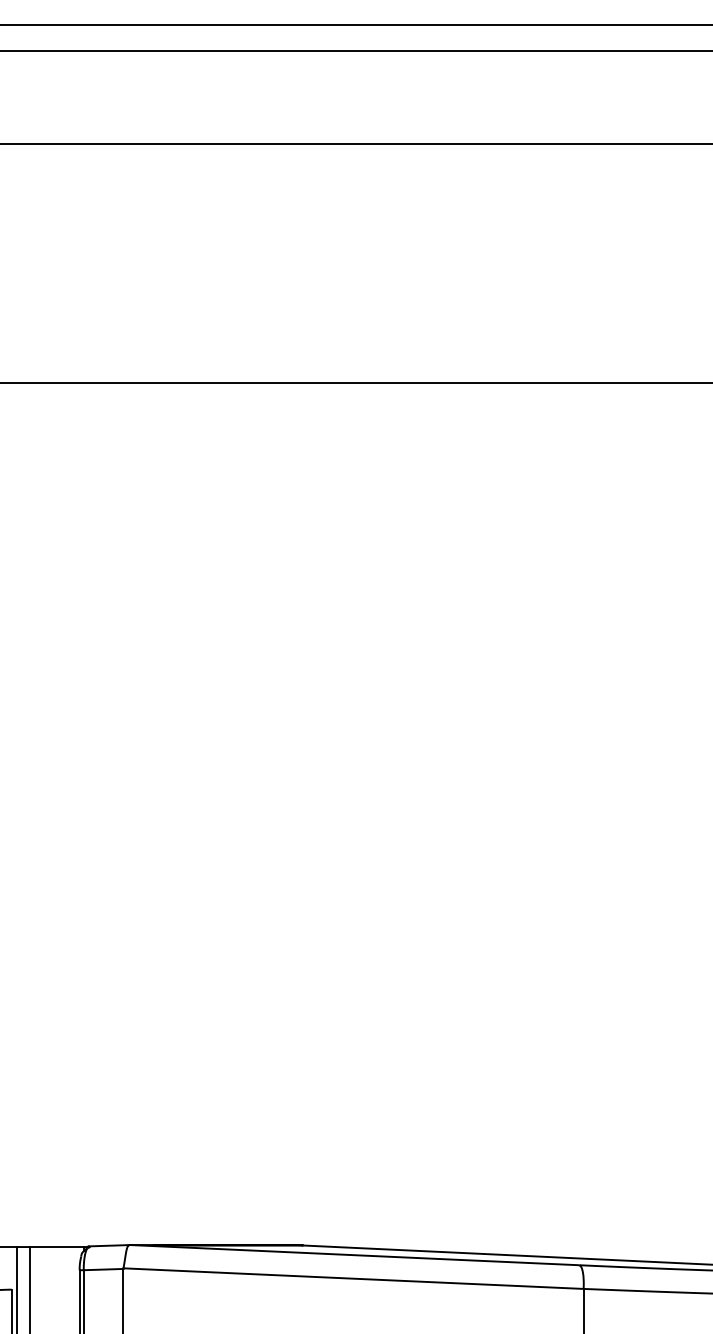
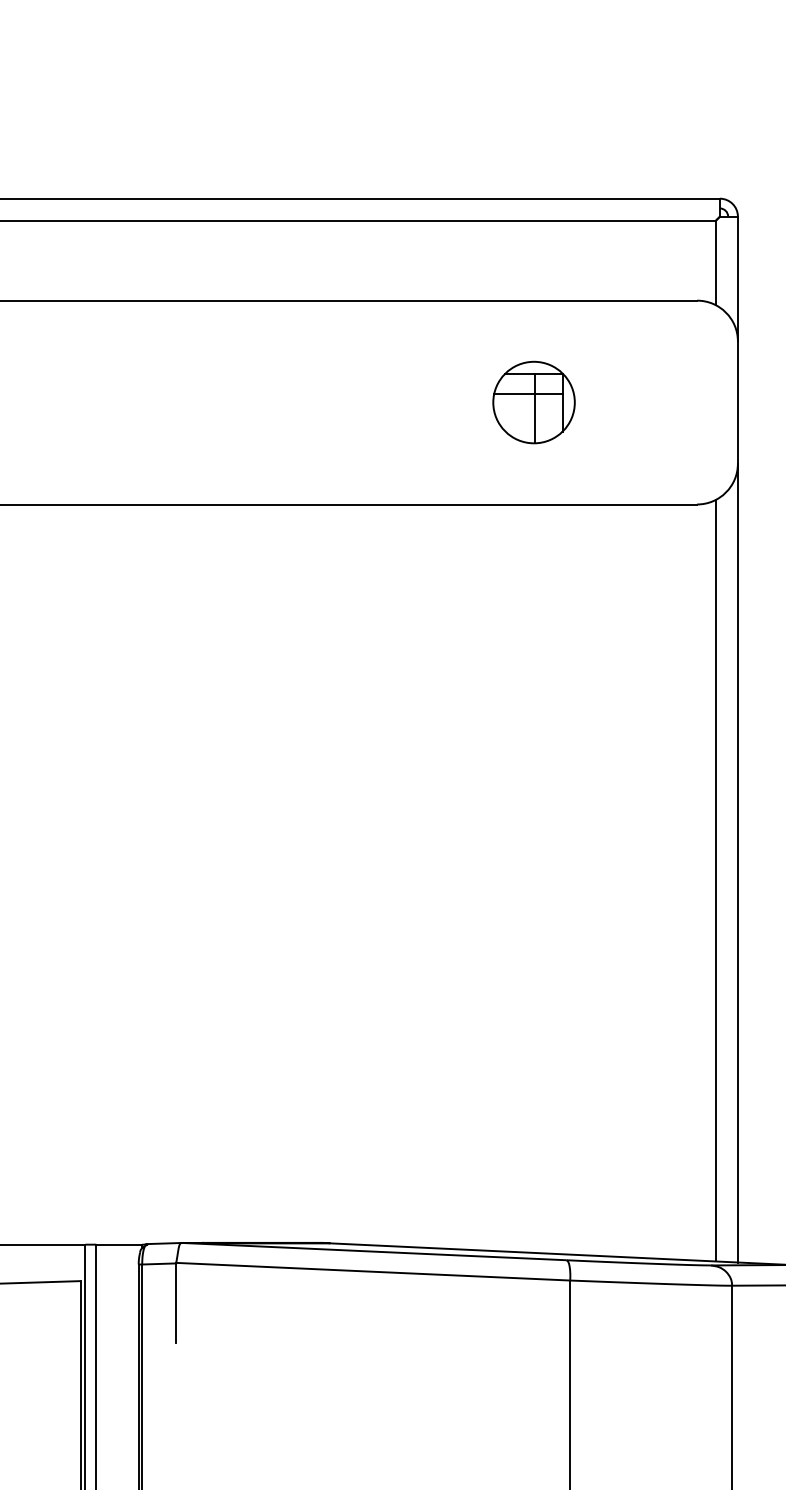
part: (540, 263) -> (533, 402), added

